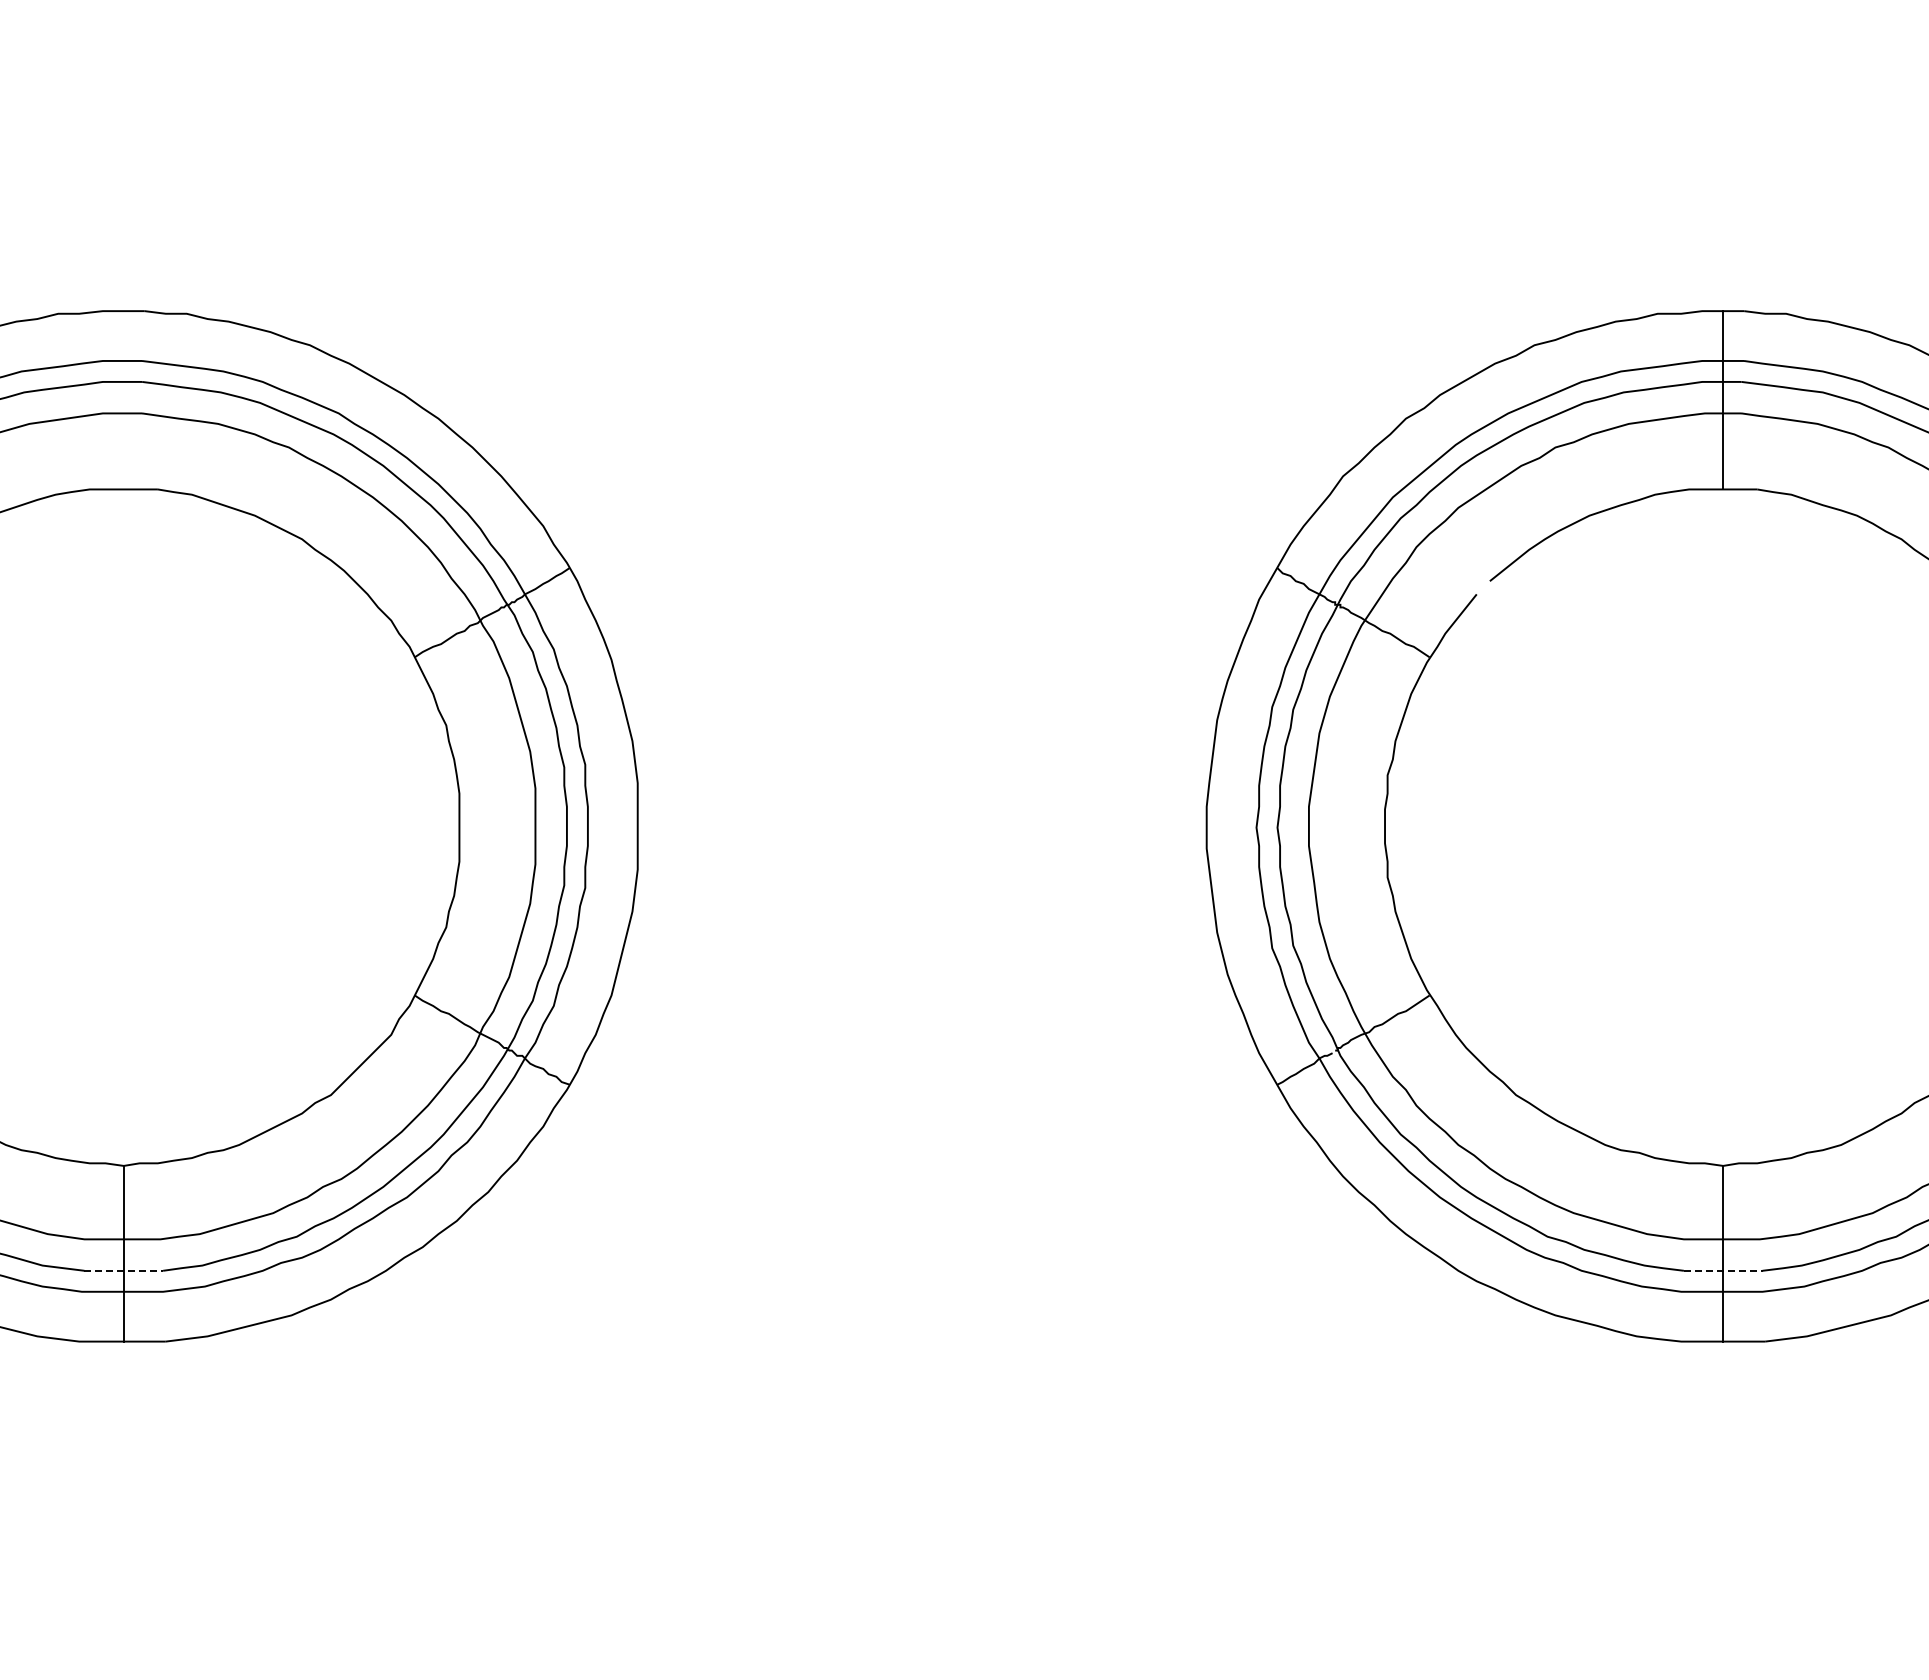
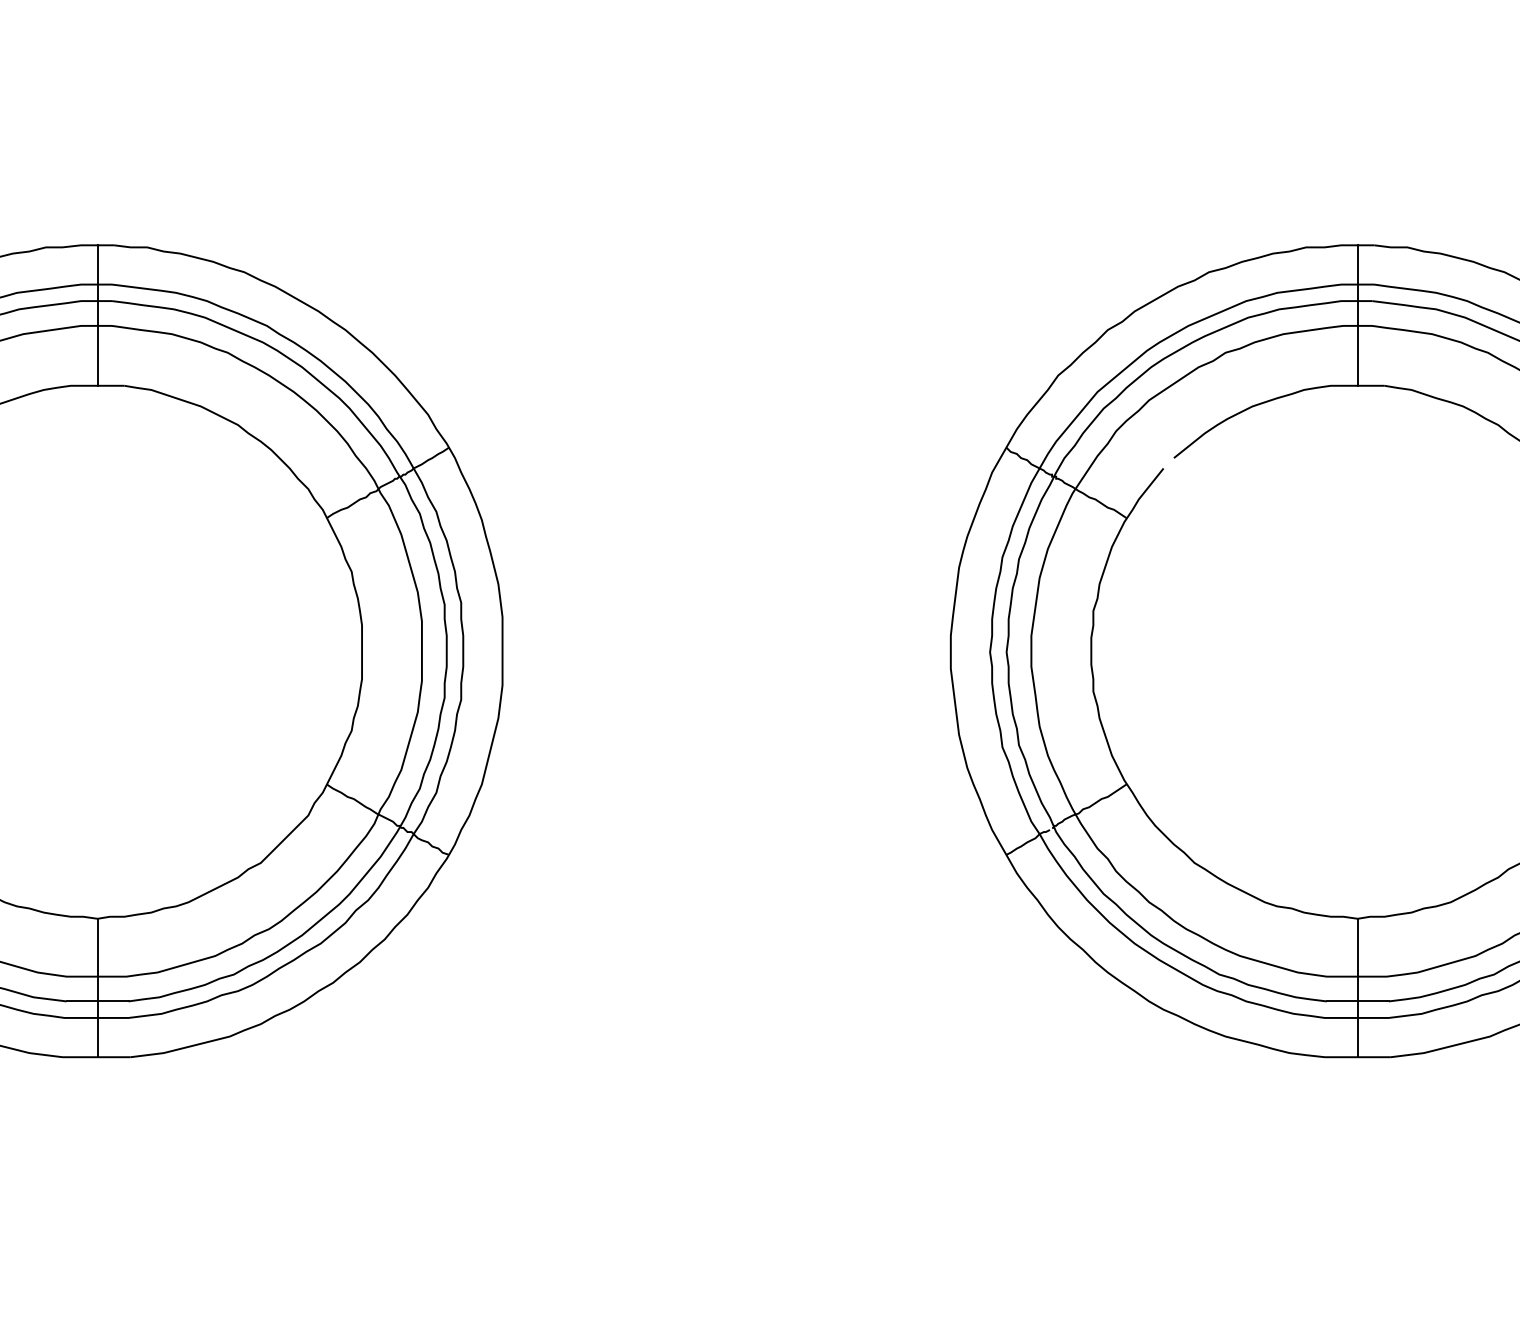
line: (123, 400) -> (97, 315), added
line: (124, 1270) -> (98, 1001), dashed -> solid
line: (1723, 1270) -> (1358, 1001), dashed -> solid

